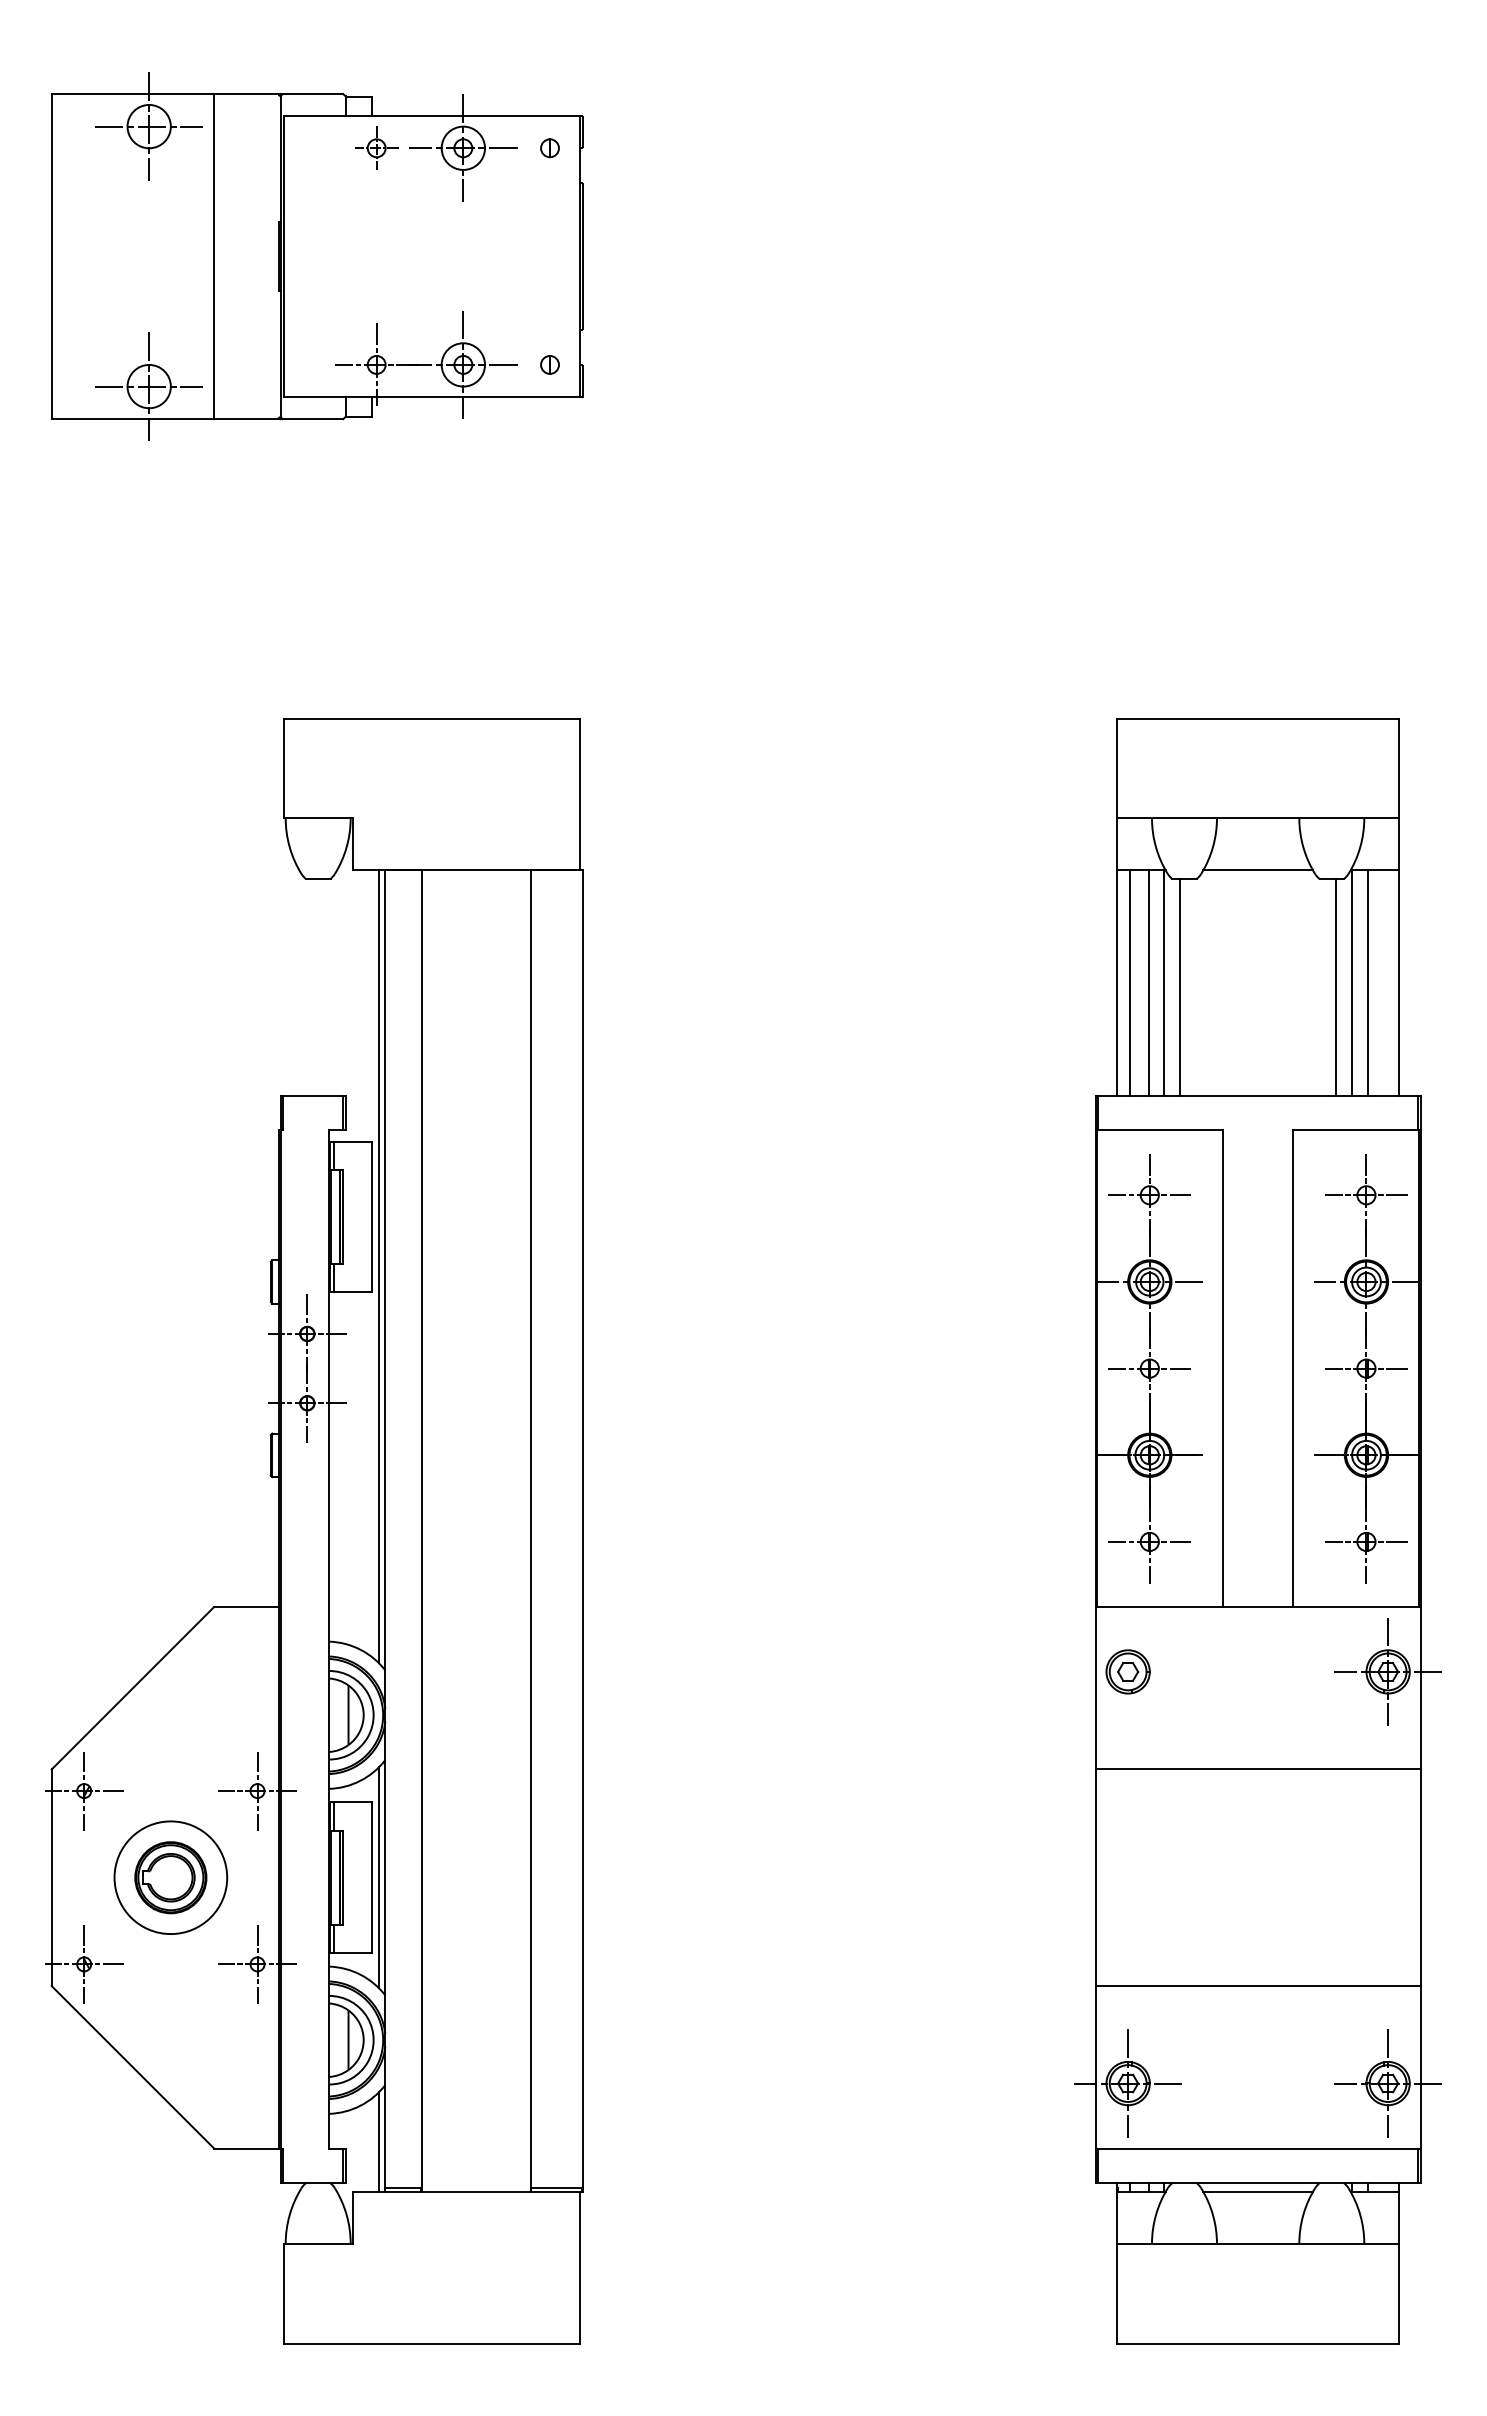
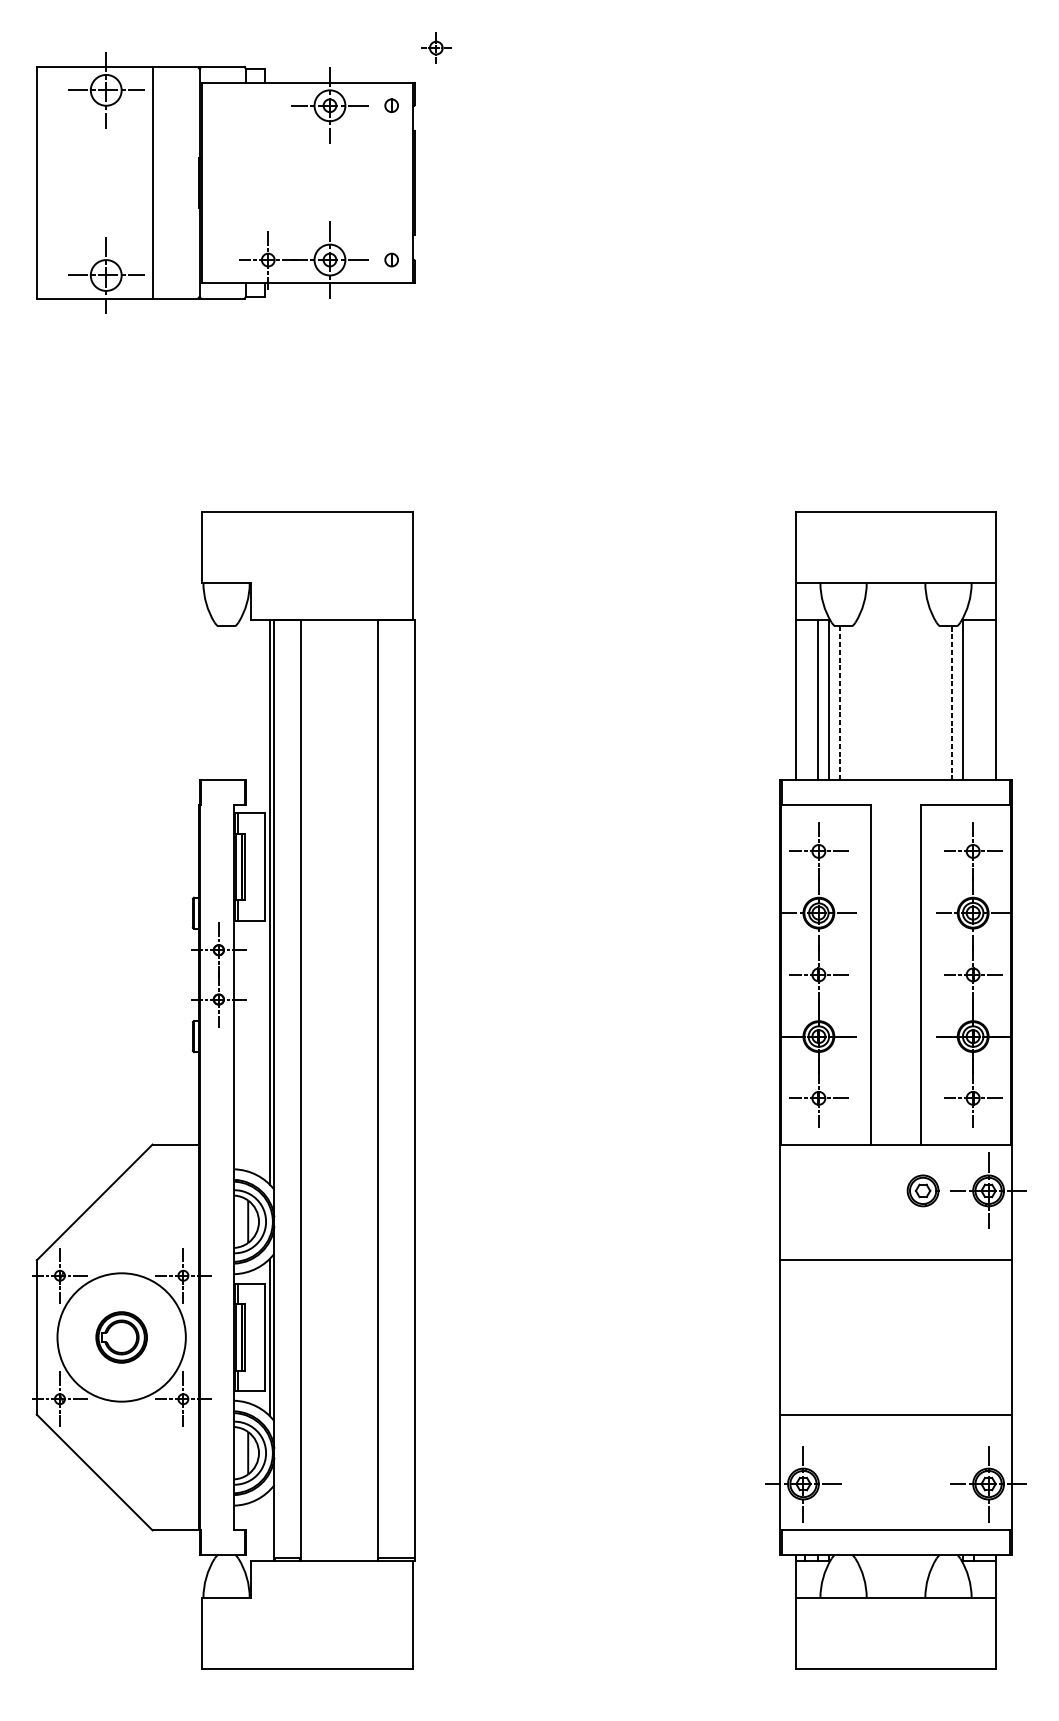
part: (376, 147) -> (436, 47), moved
line: (1257, 870) -> (895, 620), removed
line: (1130, 982) -> (805, 699), removed
line: (1367, 982) -> (973, 699), removed
line: (1336, 986) -> (951, 702), solid -> dashed
line: (1180, 987) -> (840, 703), solid -> dashed
part: (1127, 1671) -> (922, 1190), moved
circle: (170, 1877) -> (121, 1337), size x1.6
line: (379, 2141) -> (270, 1525), removed
line: (1257, 2191) -> (895, 1560), removed

